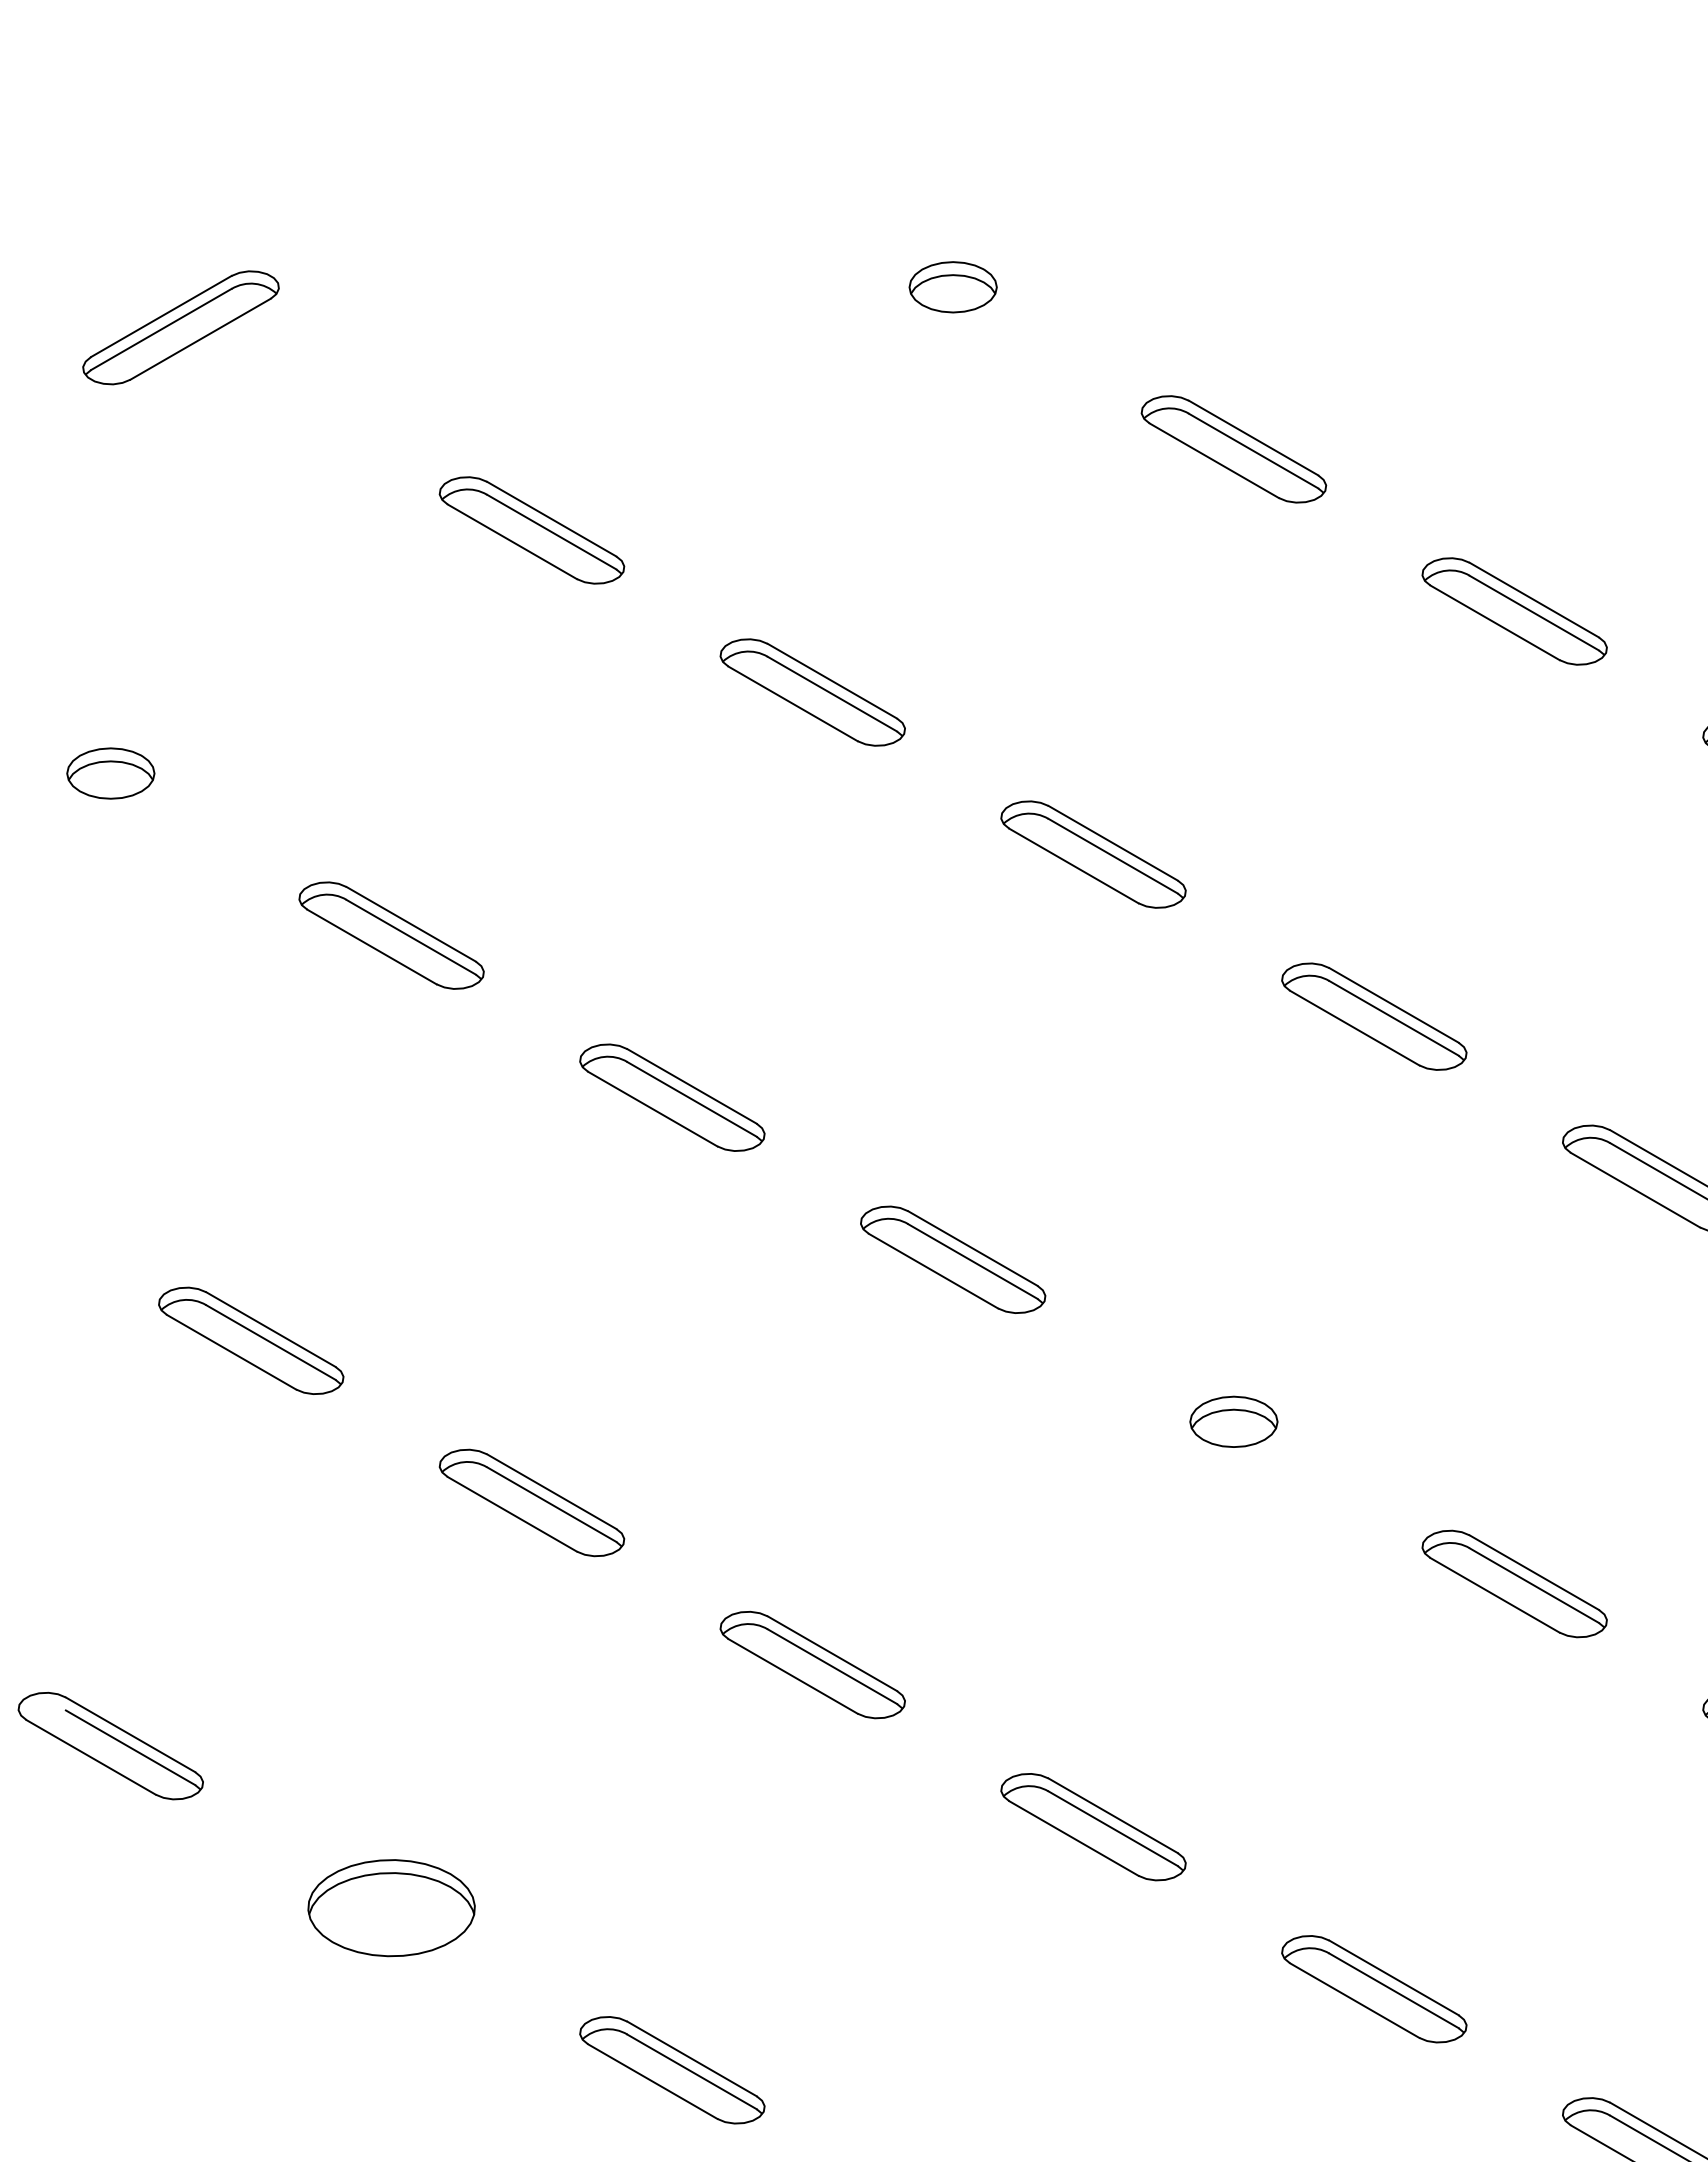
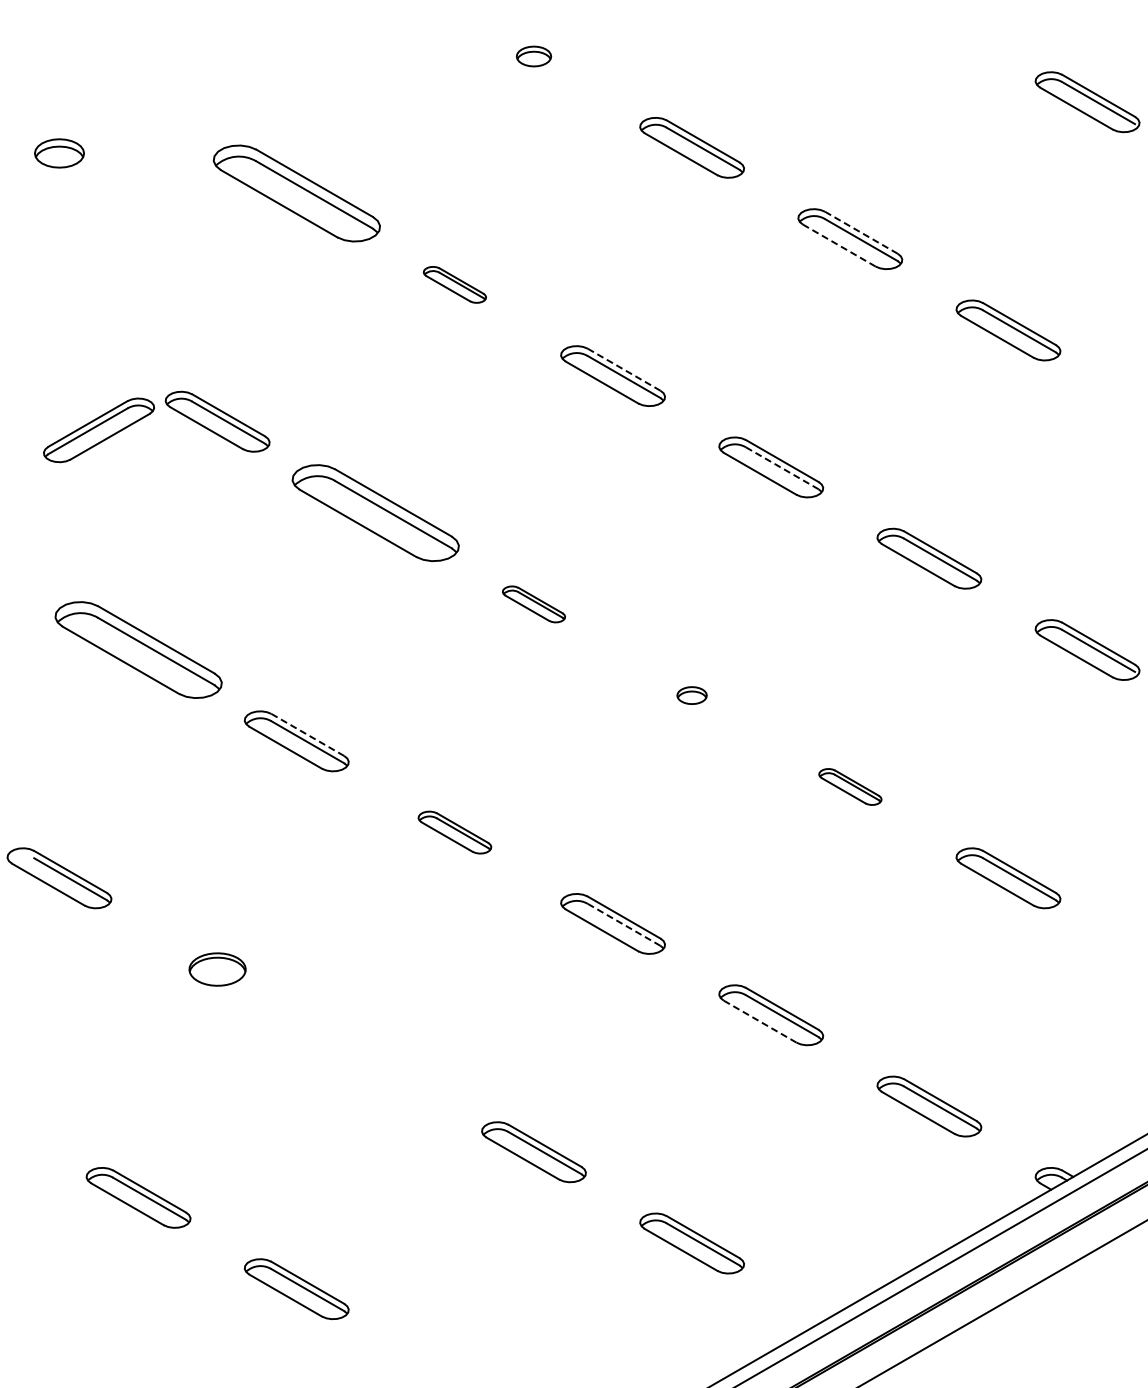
part: (952, 287) -> (533, 56), size x0.7
part: (180, 328) -> (98, 430), moved
part: (531, 530) -> (296, 193), size x1.6
line: (1534, 599) -> (861, 232), solid -> dashed
line: (1495, 622) -> (839, 245), solid -> dashed
part: (812, 691) -> (454, 284), size x0.6
part: (110, 773) -> (59, 153), moved
line: (1113, 842) -> (624, 369), solid -> dashed
line: (1392, 1018) -> (781, 468), solid -> dashed
part: (671, 1096) -> (375, 512), size x1.6
part: (952, 1260) -> (533, 604), size x0.6
part: (251, 1339) -> (138, 649), size x1.6
part: (1232, 1421) -> (691, 695), size x0.6
line: (551, 1490) -> (307, 734), solid -> dashed
part: (1515, 1583) -> (850, 786), size x0.6
part: (812, 1664) -> (454, 832), size x0.7
line: (1113, 1828) -> (624, 924), solid -> dashed
part: (391, 1907) -> (217, 969), size x0.6
line: (1355, 2000) -> (760, 1021), solid -> dashed
part: (671, 2069) -> (375, 1060), removed

